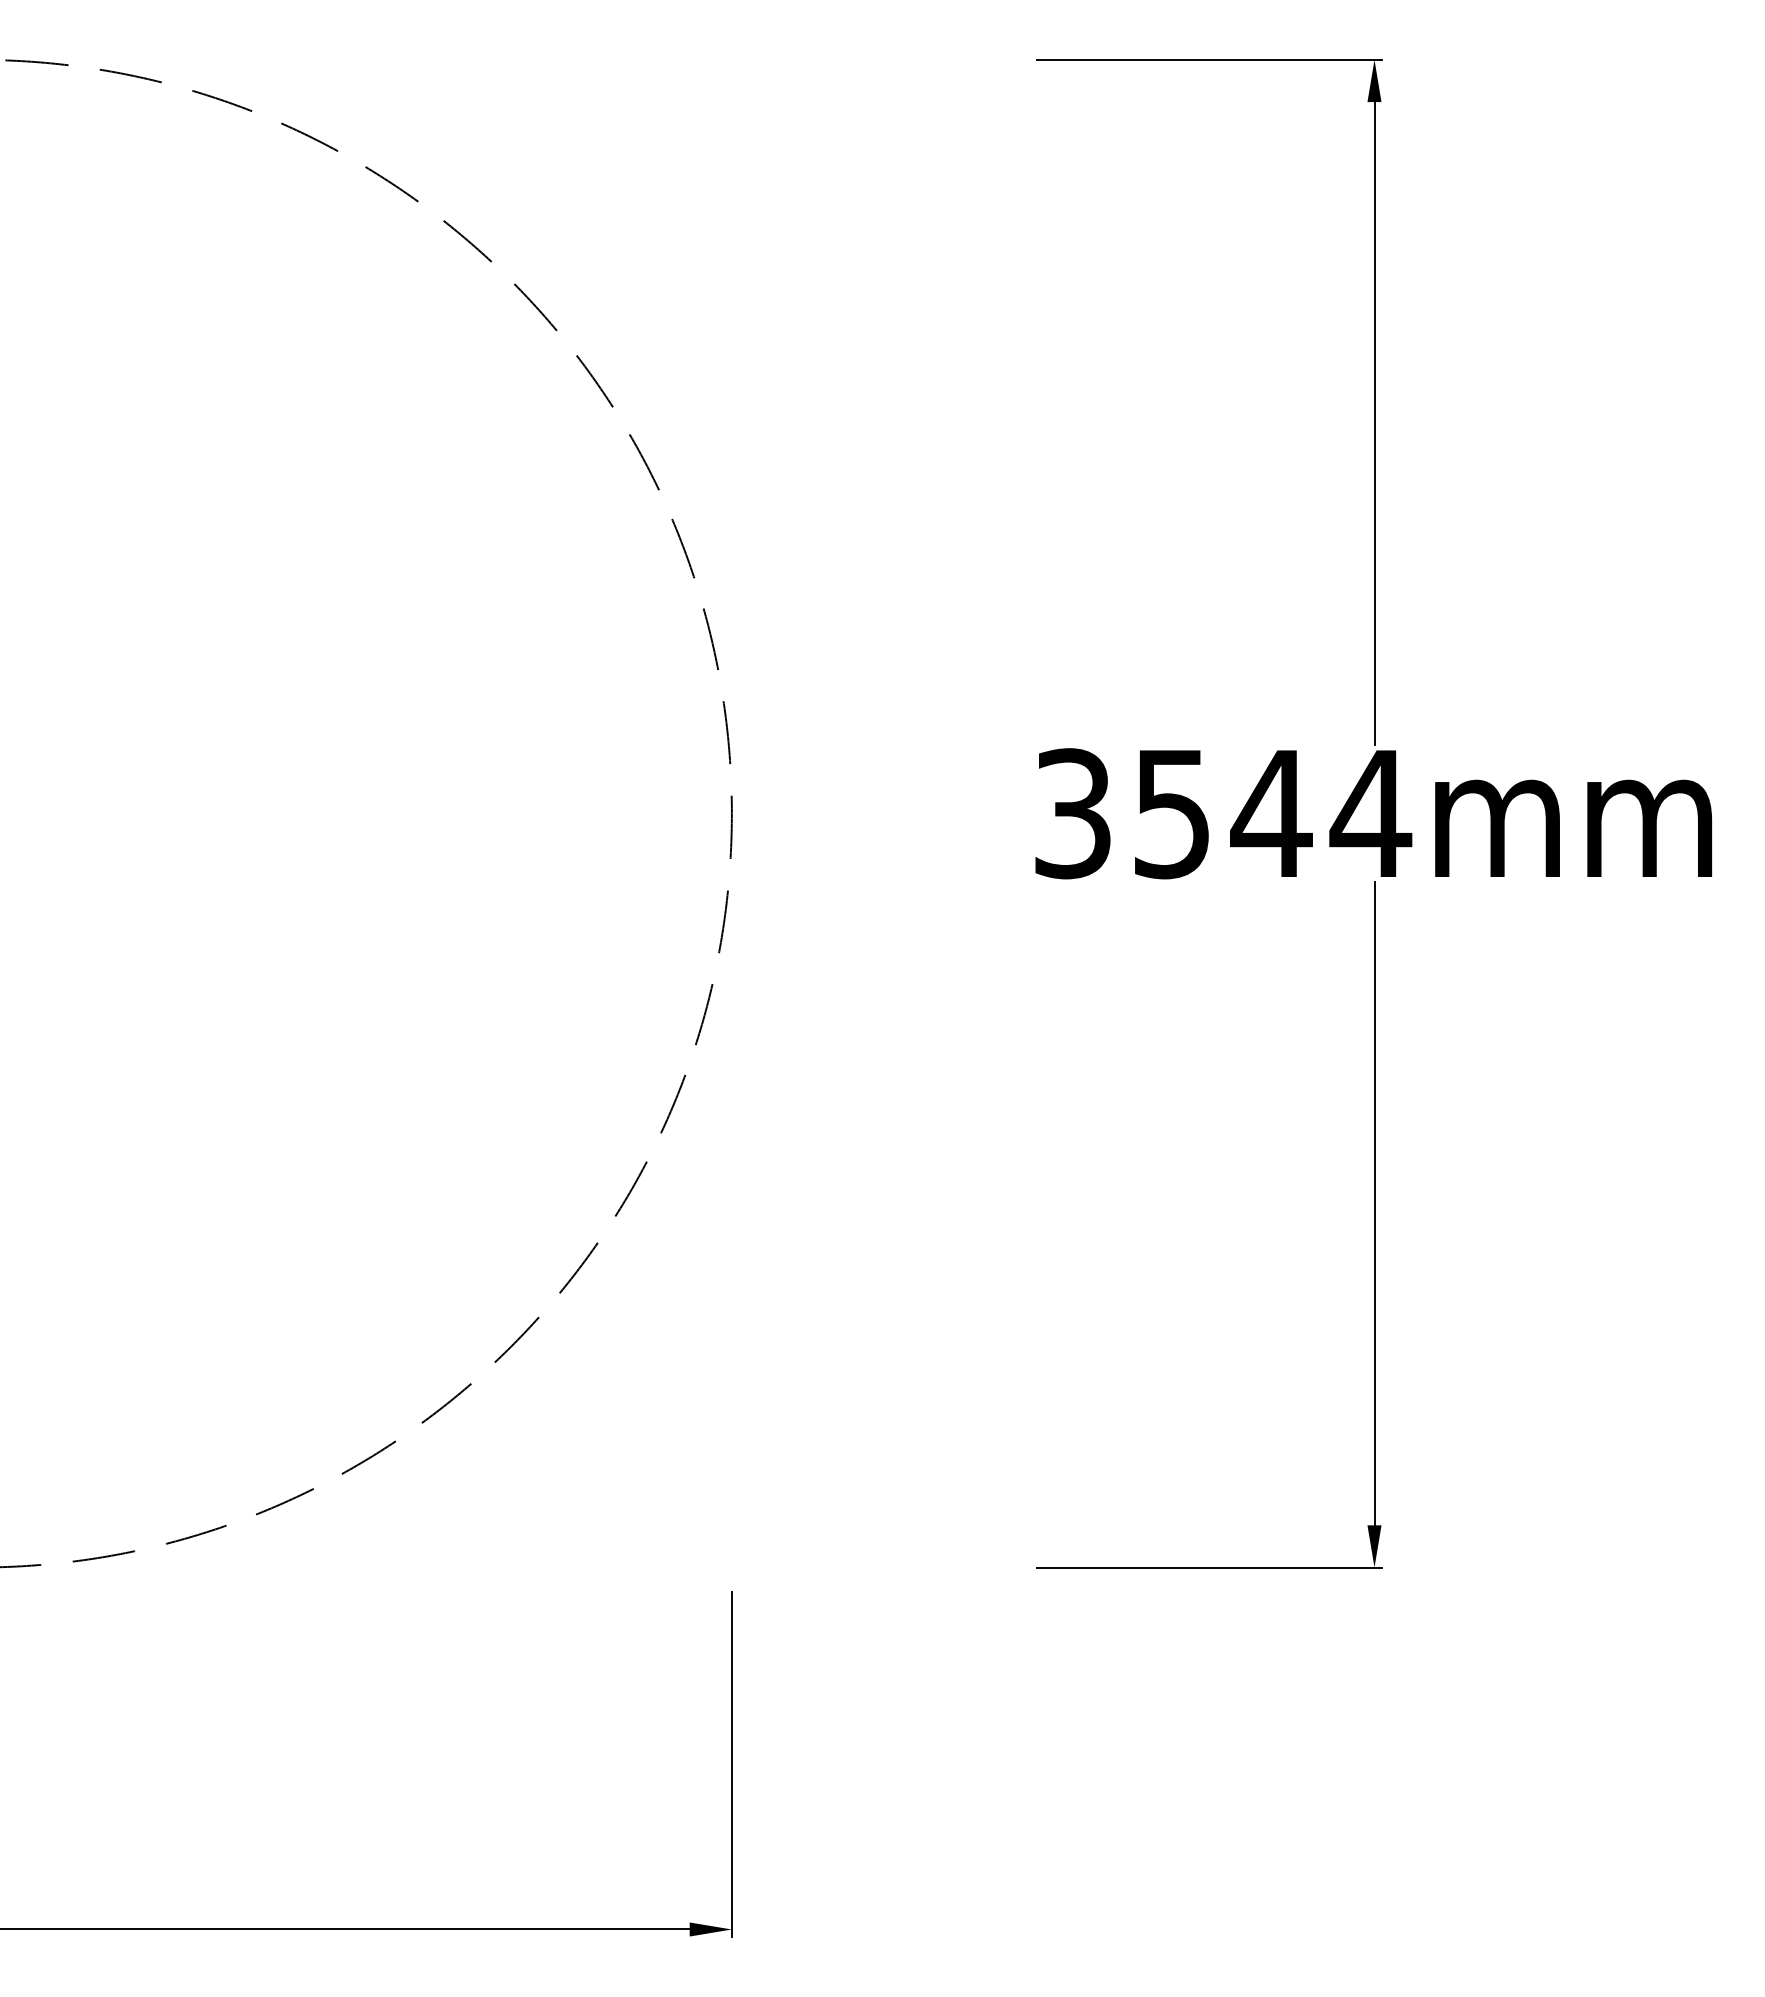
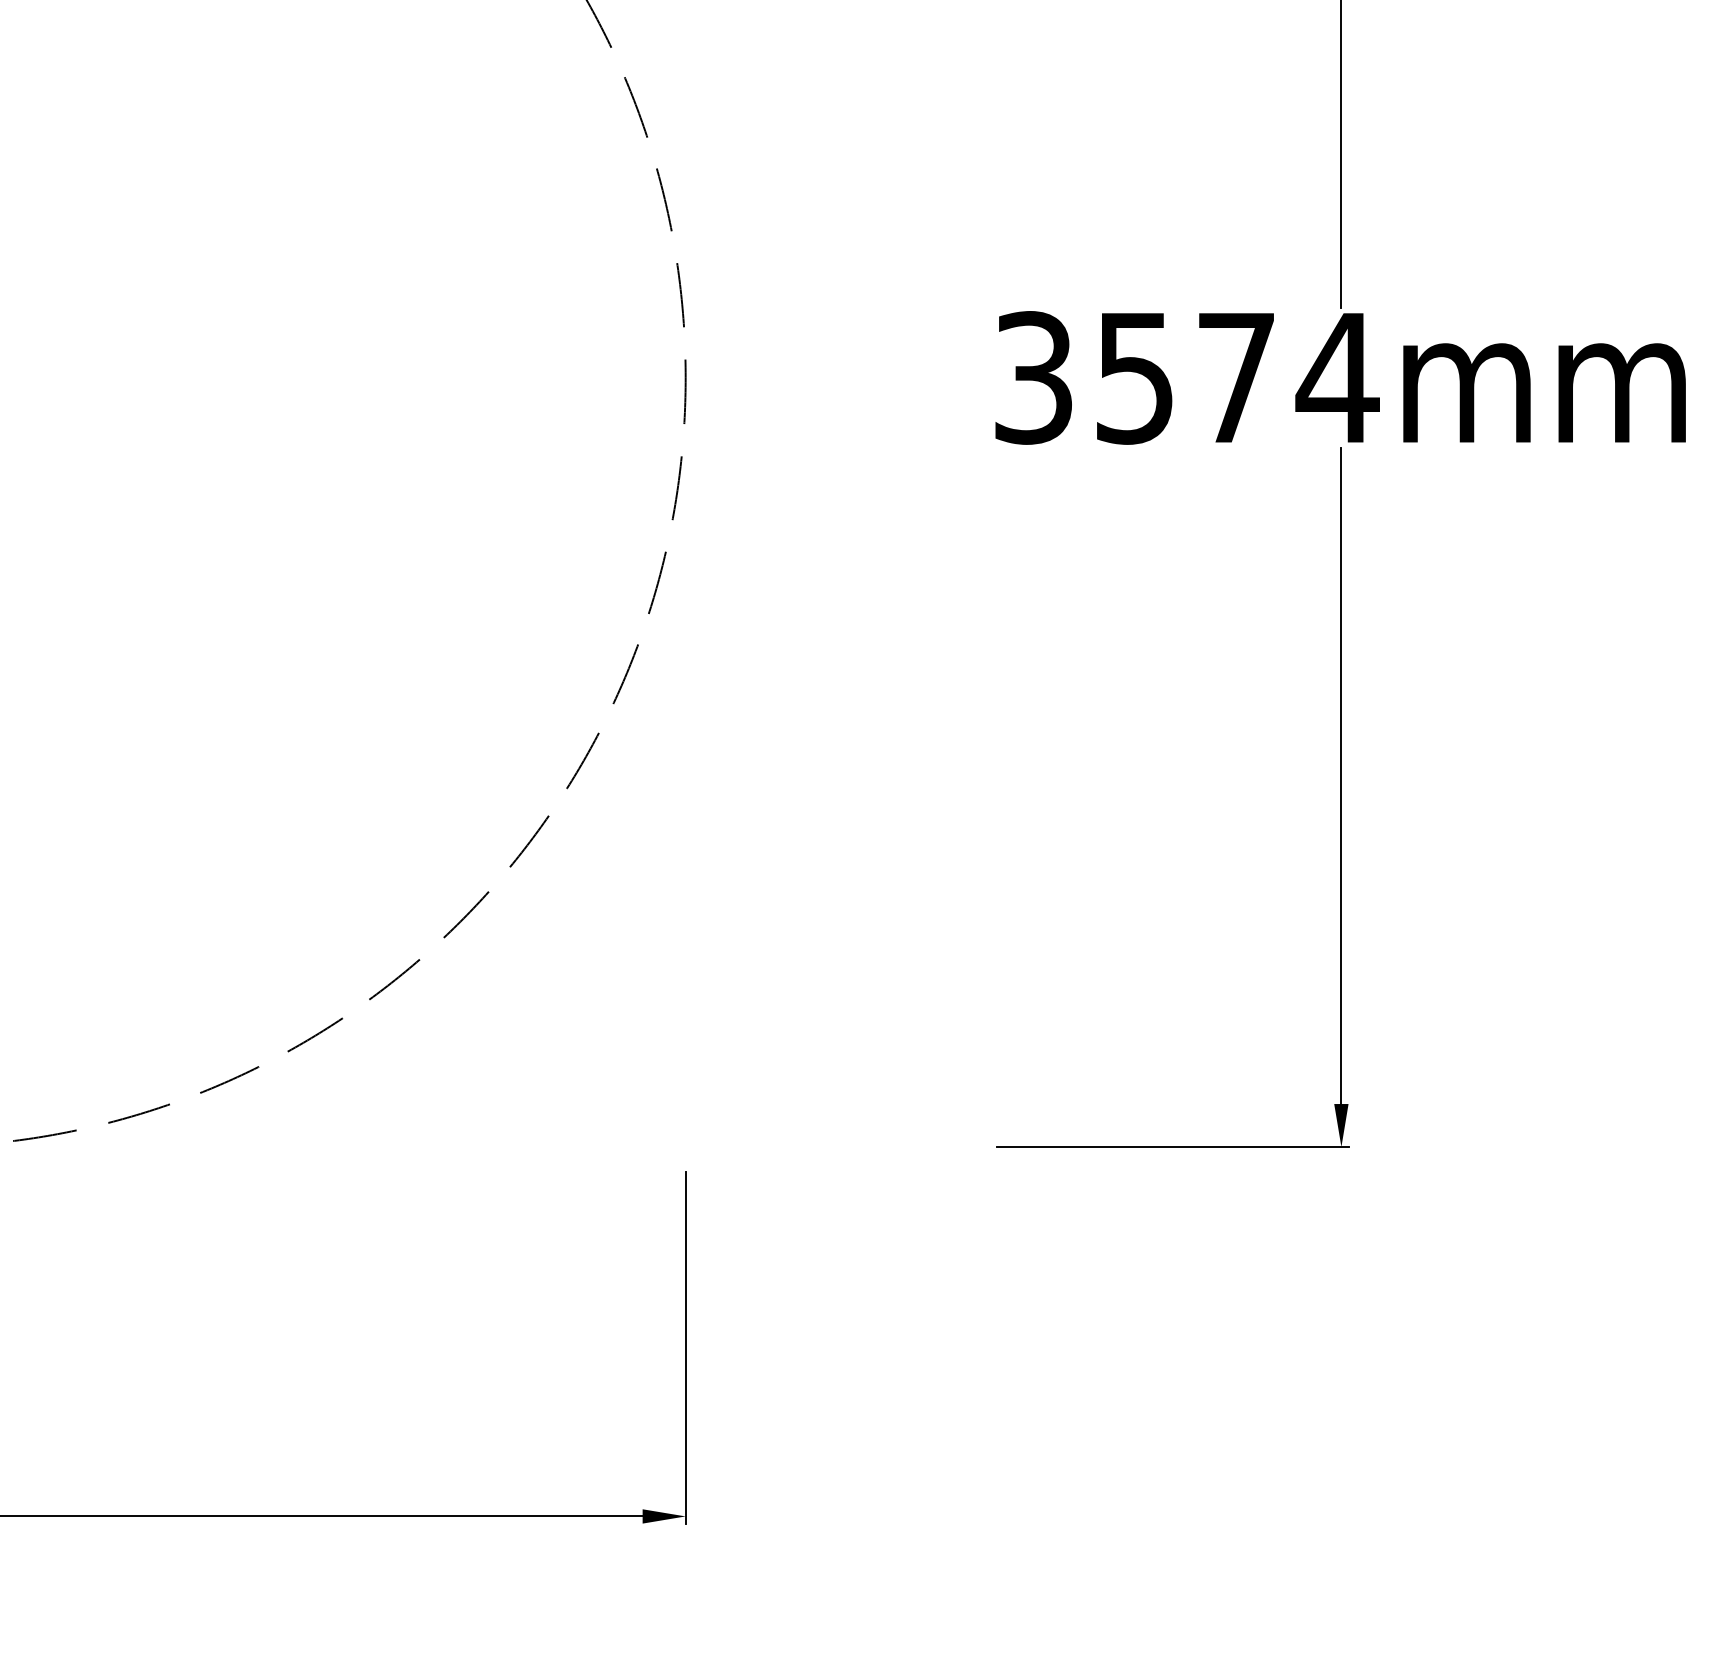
text: (1271, 813) -> (1236, 377), 3544mm -> 3574mm

